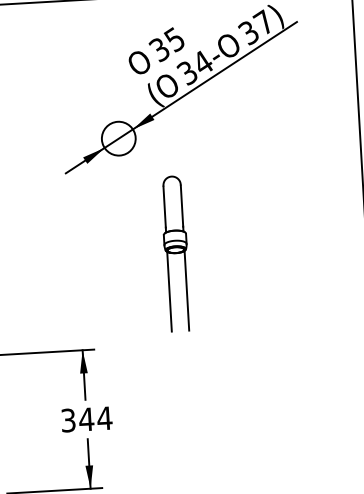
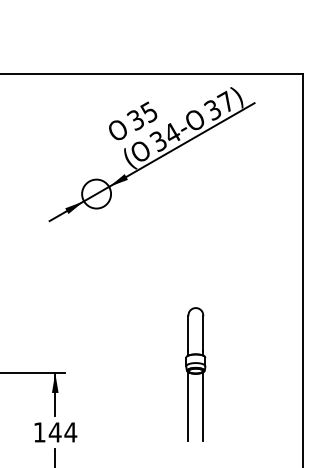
part: (175, 254) -> (195, 374), moved
text: (68, 420) -> (39, 432), 344 -> 144

